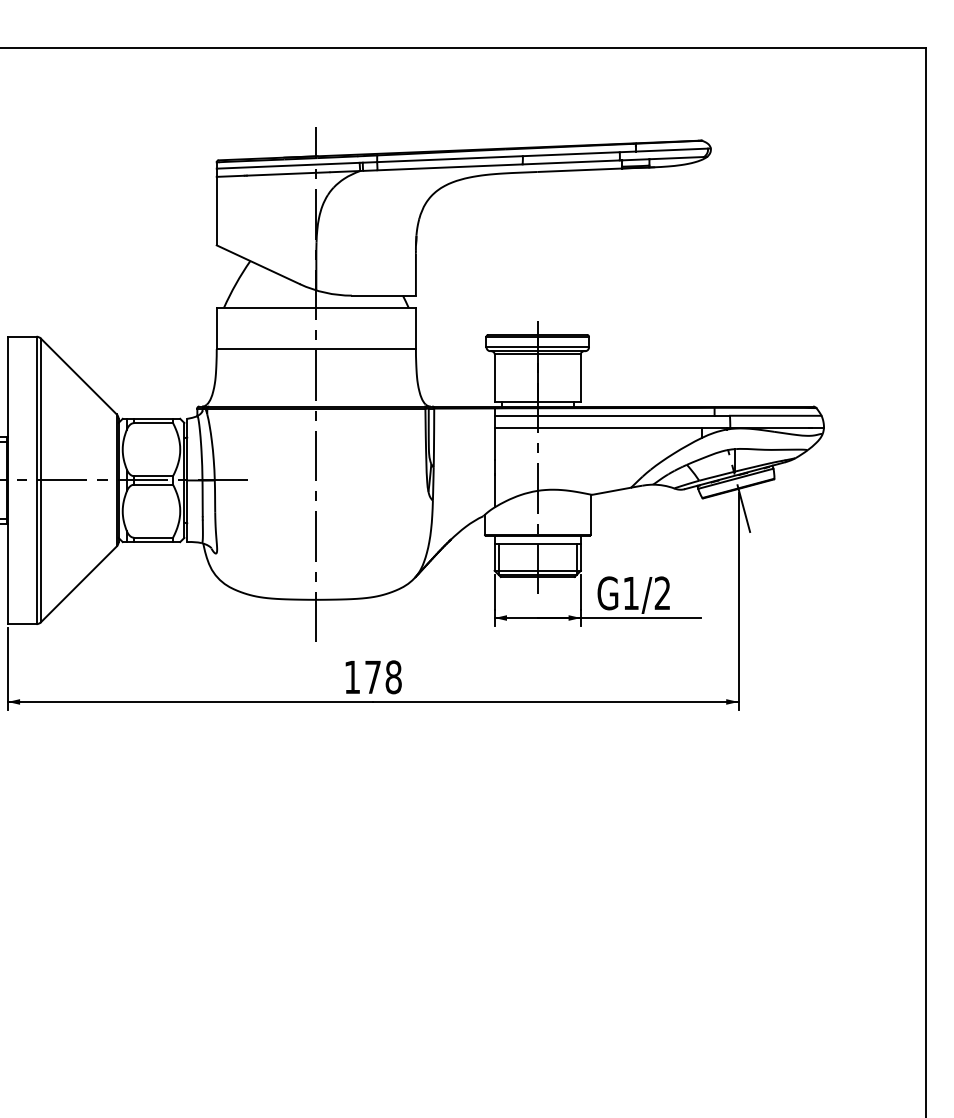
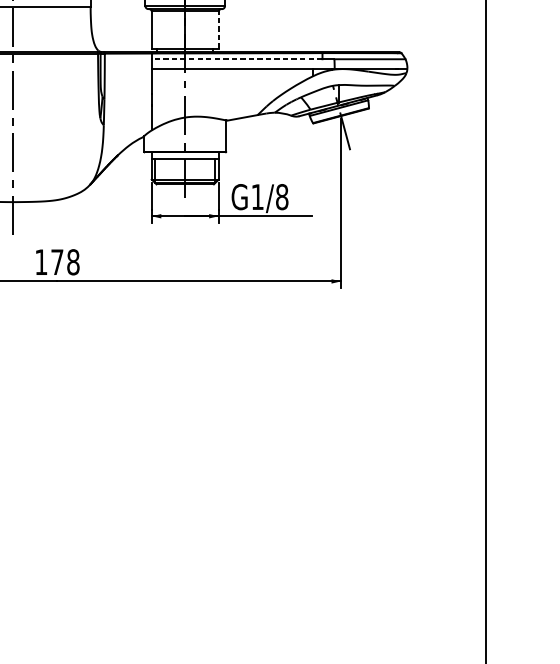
line: (580, 377) -> (218, 29), solid -> dashed
line: (604, 415) -> (237, 59), solid -> dashed
text: (662, 593) -> (282, 197), G1/2 -> G1/8

